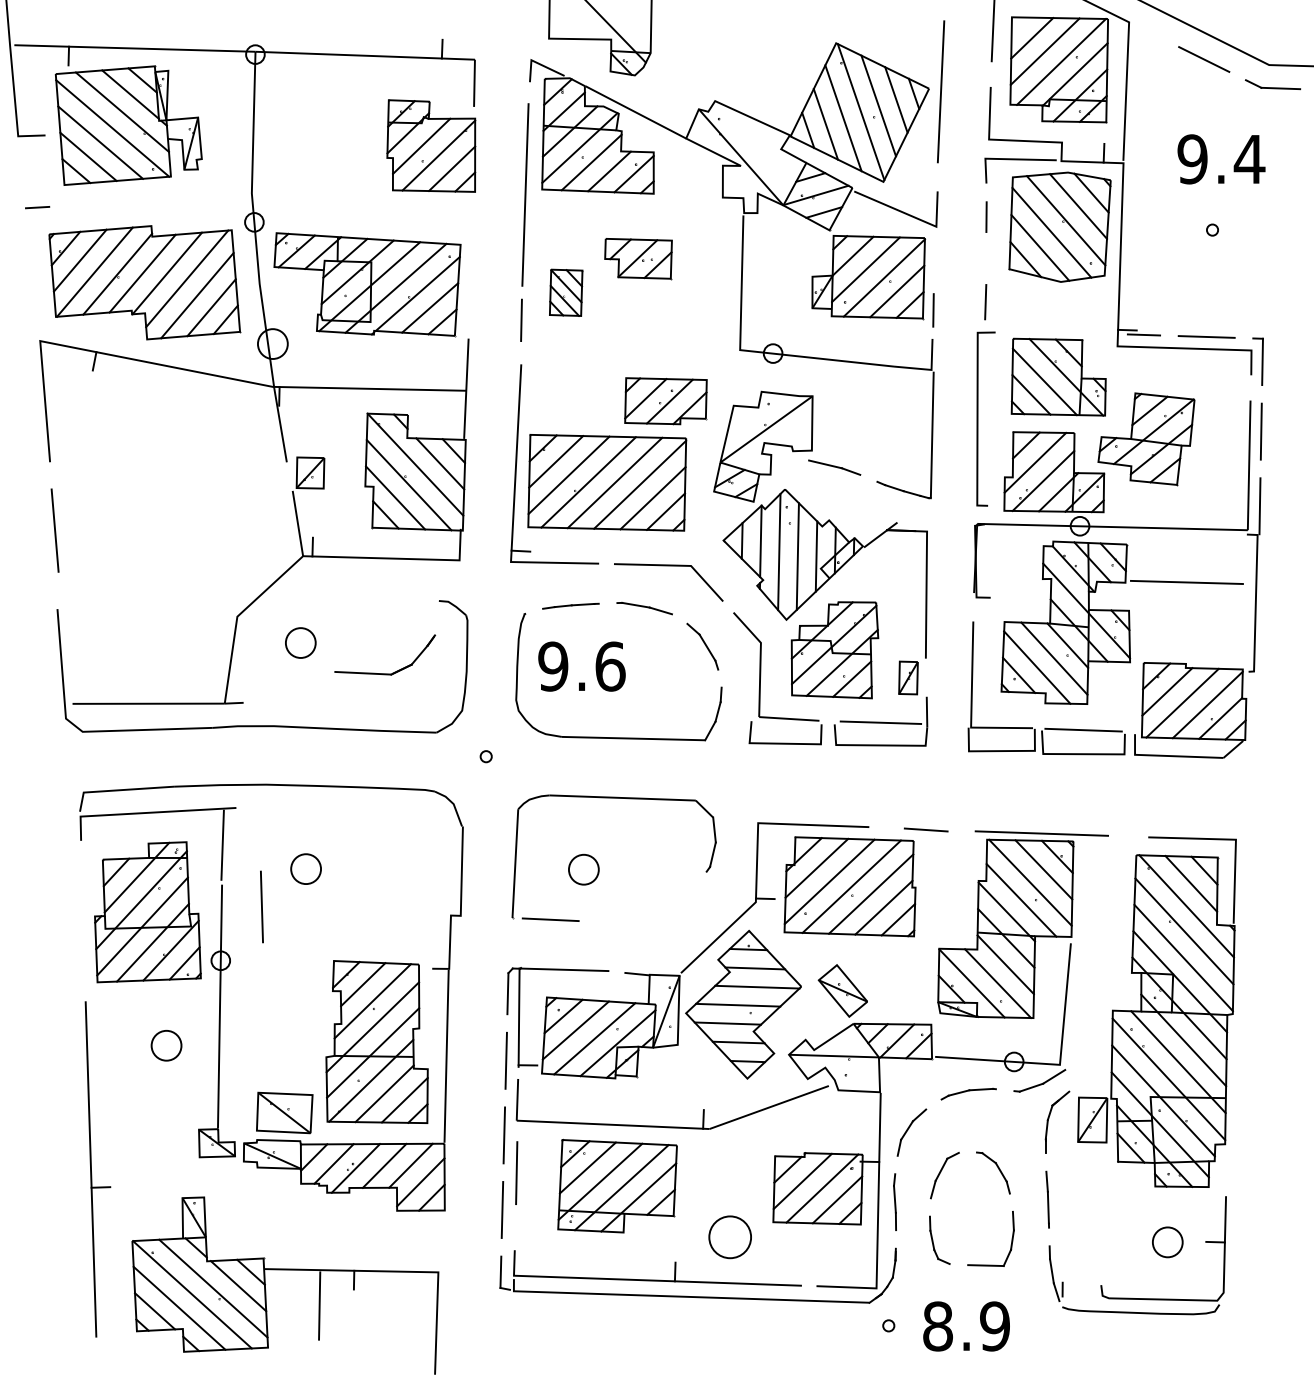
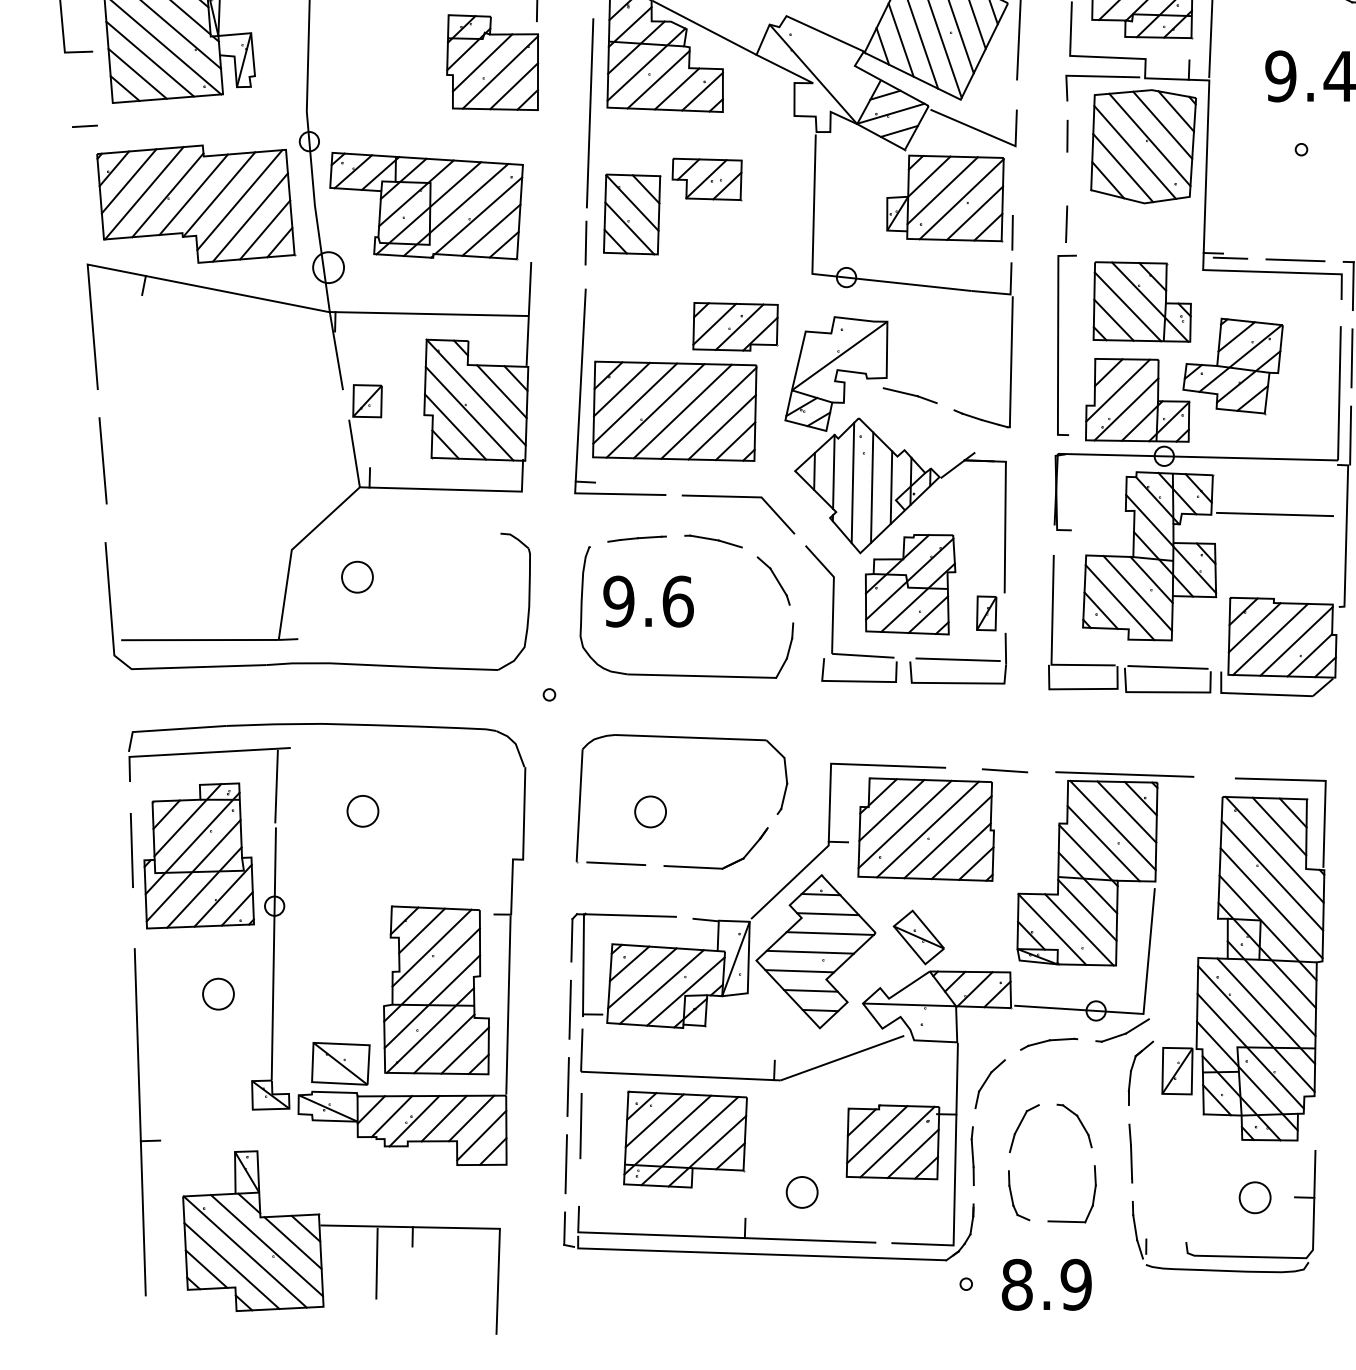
part: (566, 292) -> (632, 214), size x1.67
part: (385, 673) -> (716, 867), moved
line: (261, 906) -> (131, 850), moved
part: (730, 1236) -> (802, 1191), size x0.71

